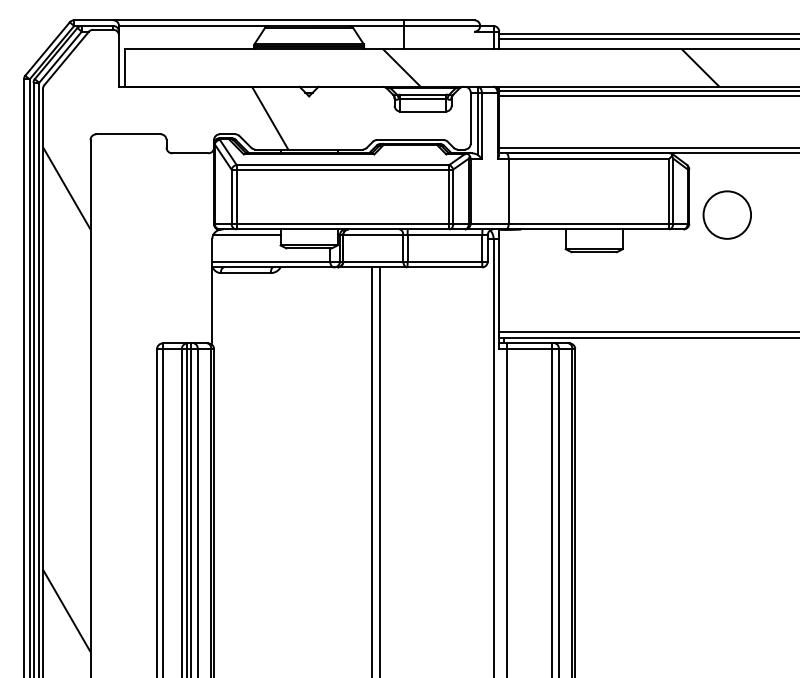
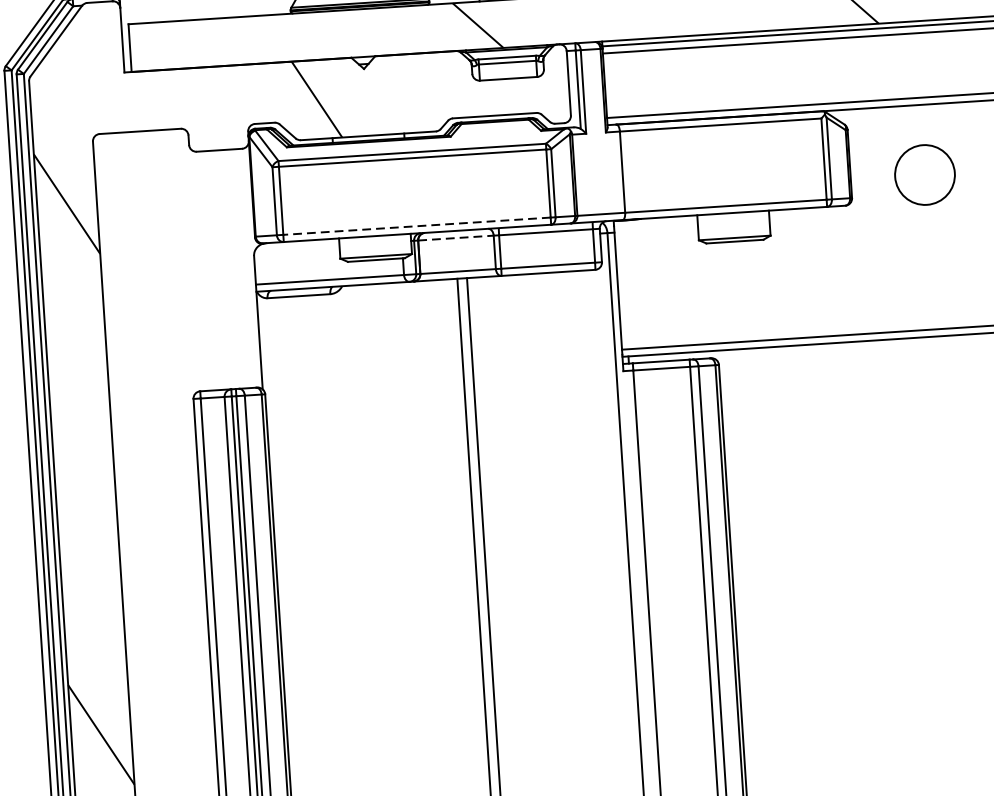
circle: (726, 214) -> (923, 174), moved
line: (342, 223) -> (416, 226), solid -> dashed
line: (246, 235) -> (296, 248), removed
line: (373, 235) -> (456, 238), solid -> dashed

